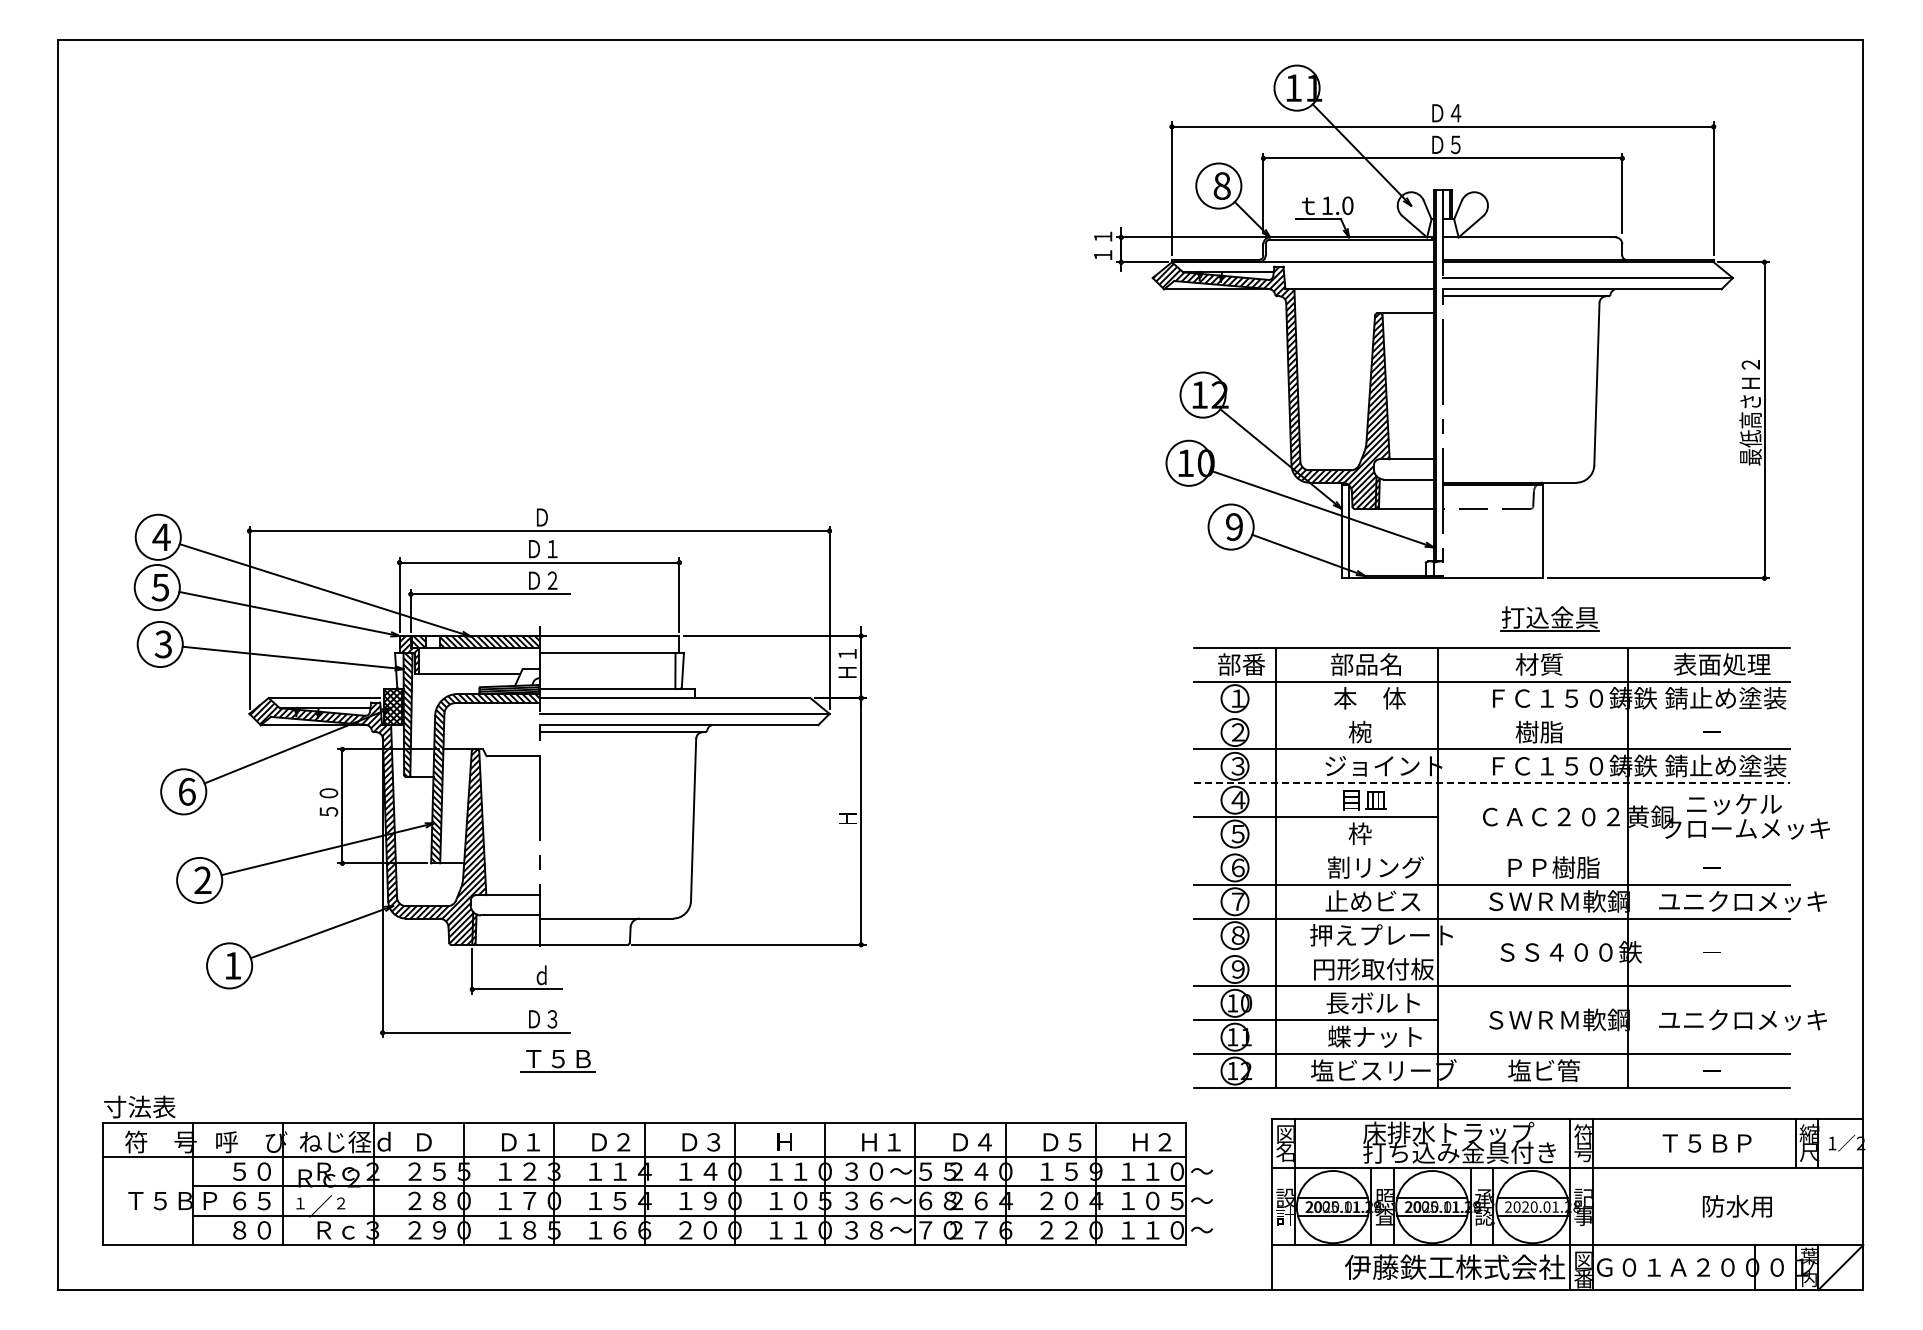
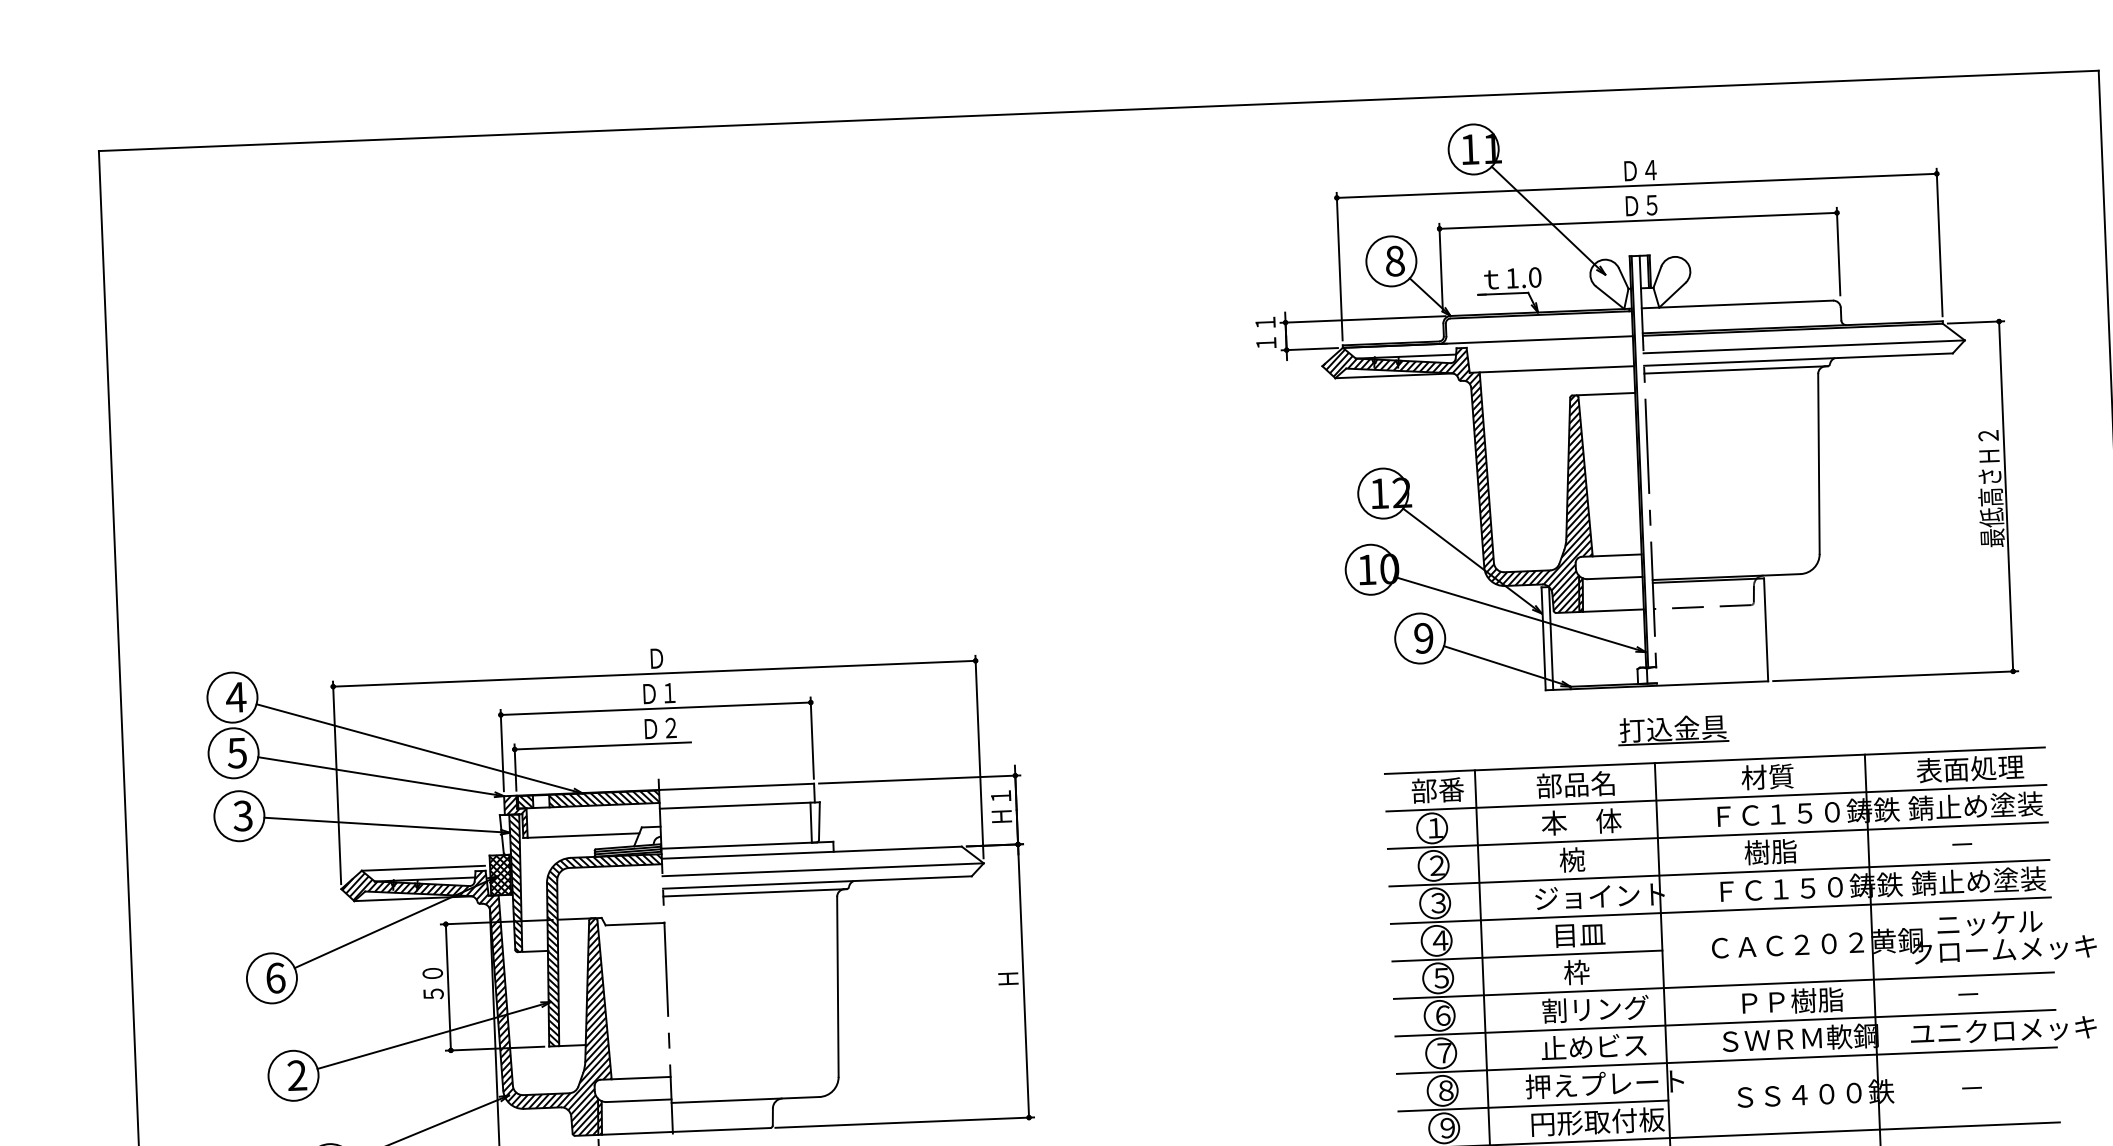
part: (1549, 618) -> (1672, 729), moved
line: (1492, 715) -> (1718, 835), added
line: (1492, 783) -> (1721, 910), dashed -> solid
line: (1492, 851) -> (1724, 986), added
line: (1316, 952) -> (1533, 1105), added

